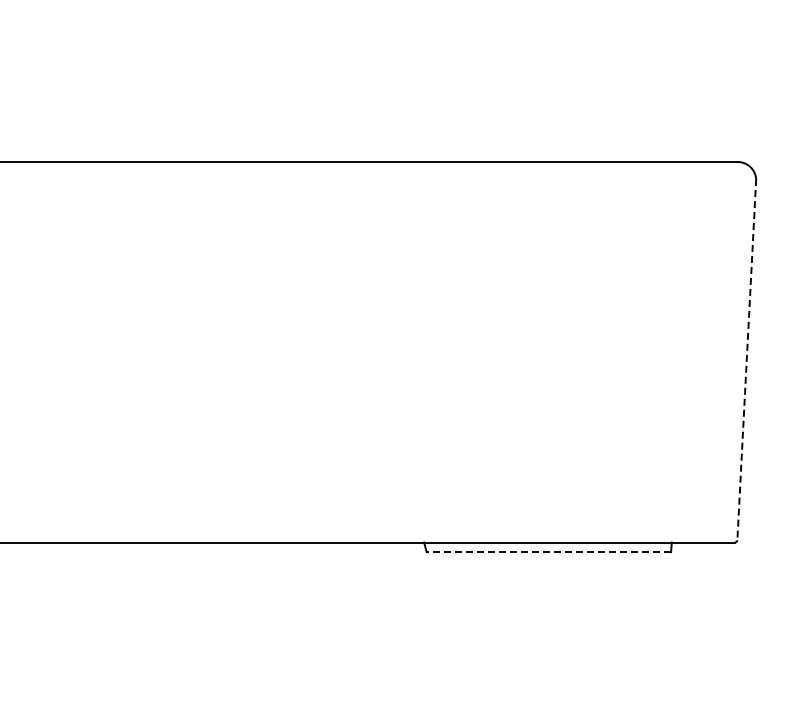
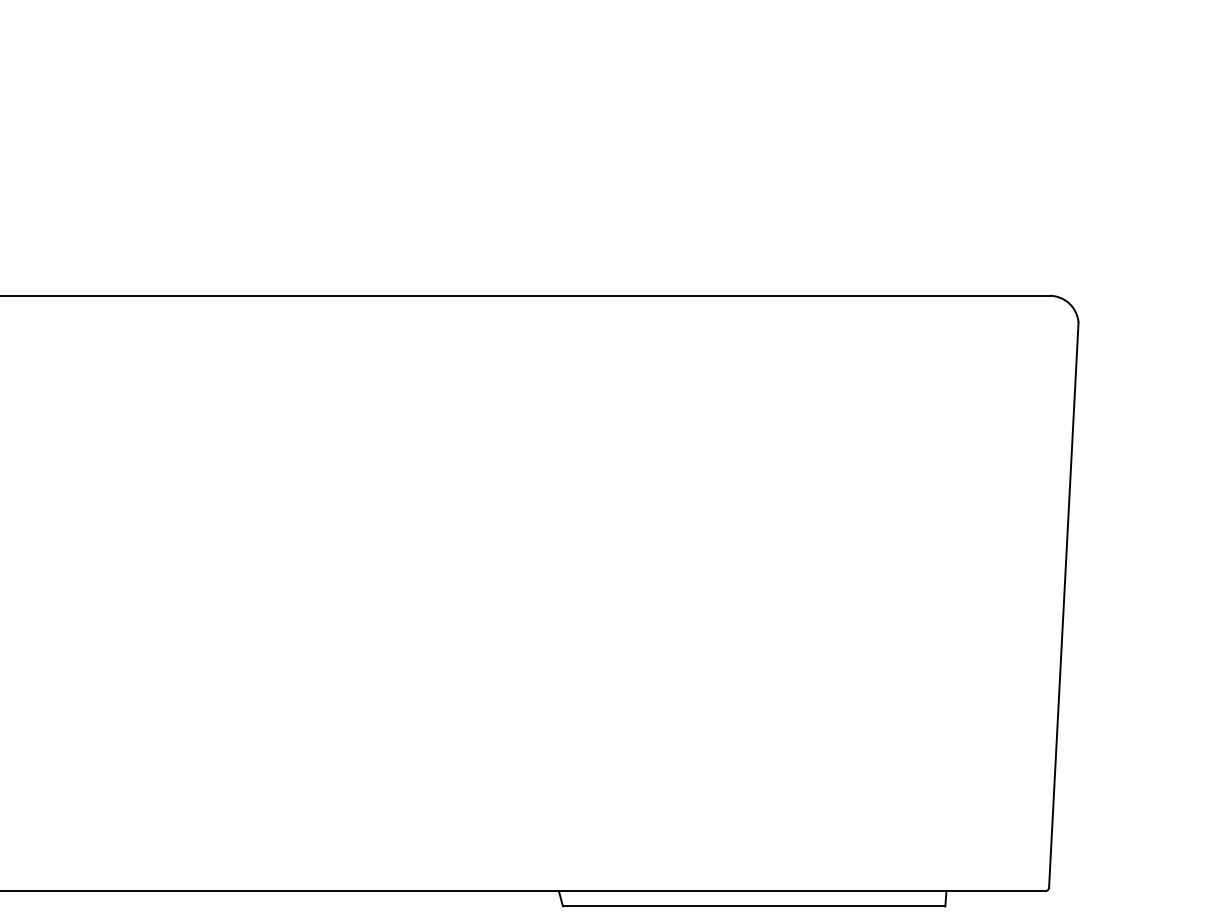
line: (746, 359) -> (1063, 604), dashed -> solid
line: (548, 552) -> (753, 906), dashed -> solid

